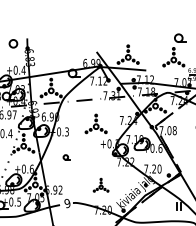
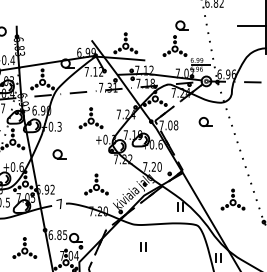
part: (66, 157) -> (59, 154), size x1.67
part: (101, 185) -> (96, 184), size x1.43
text: (66, 202) -> (59, 203), 9 -> 7

